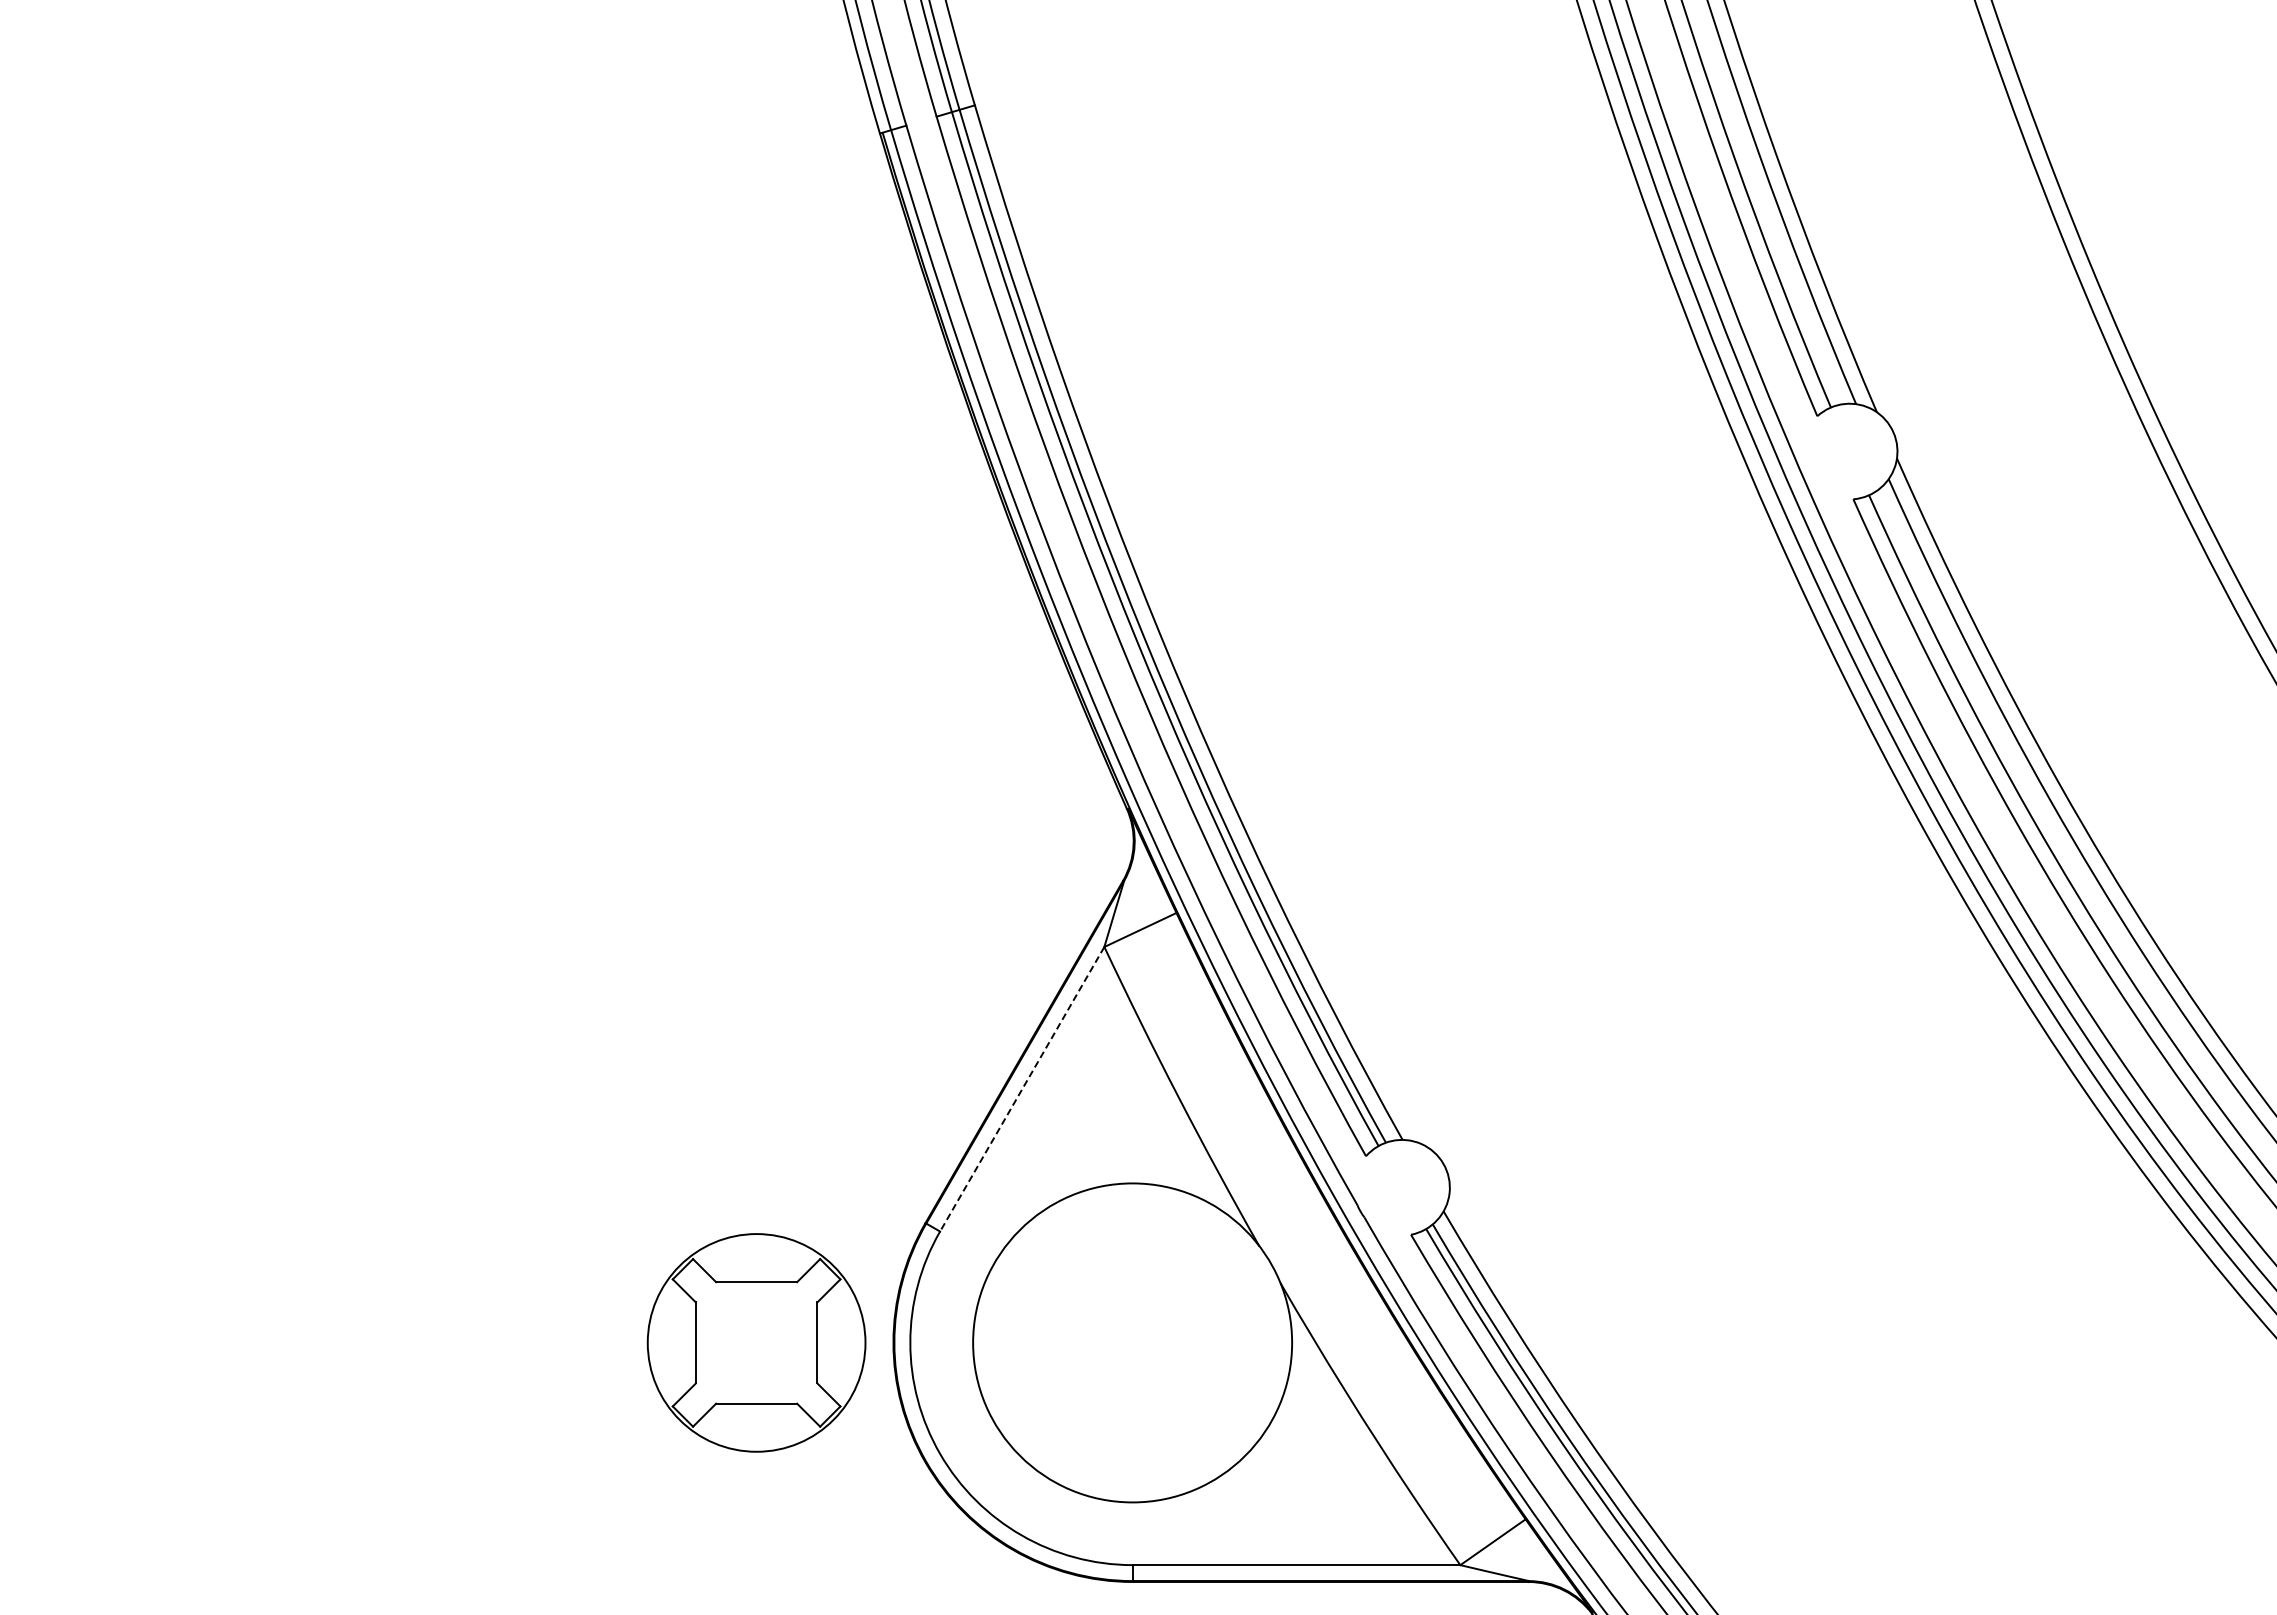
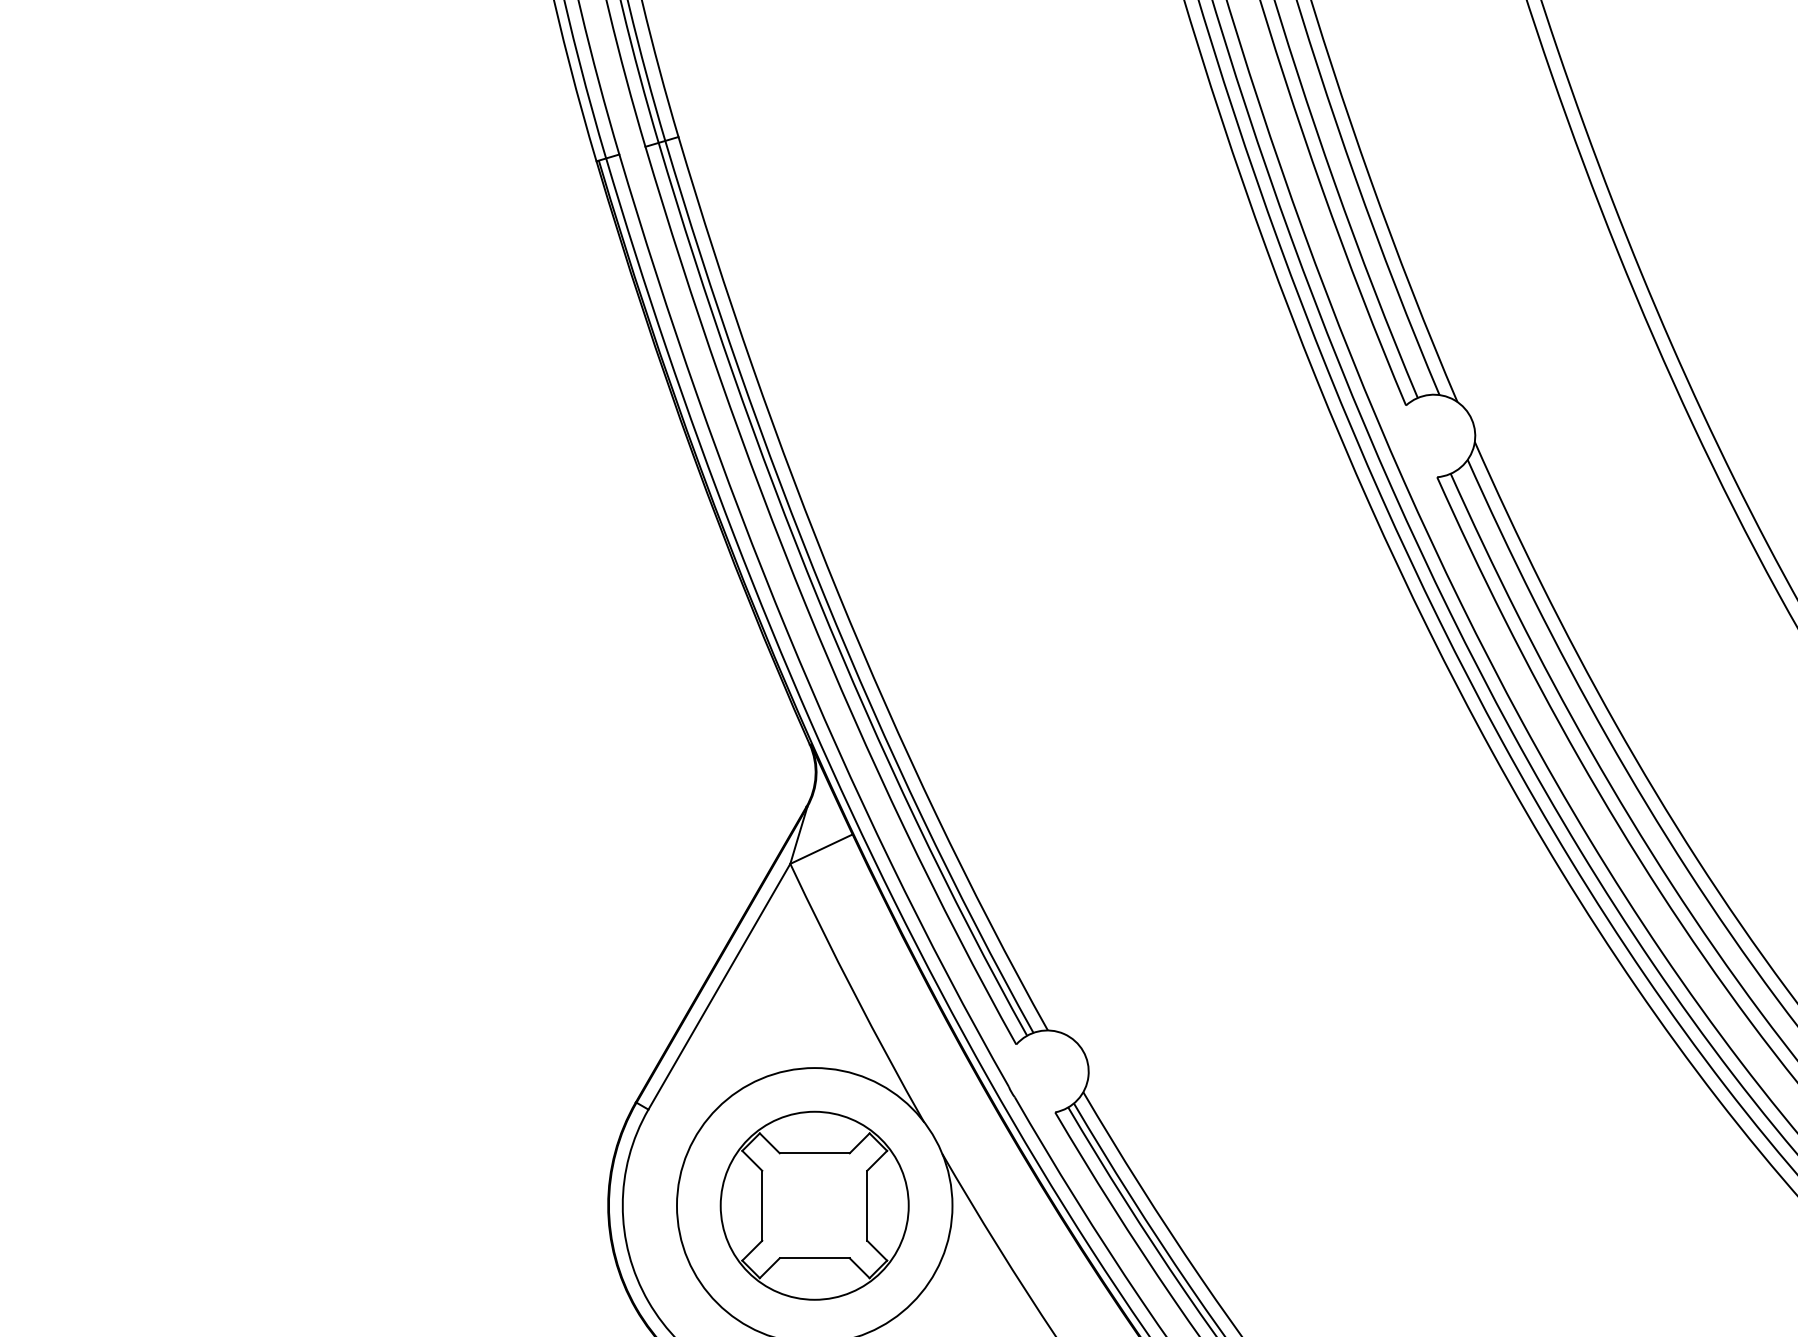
line: (1021, 1089) -> (718, 986), dashed -> solid
part: (756, 1342) -> (814, 1205), moved

